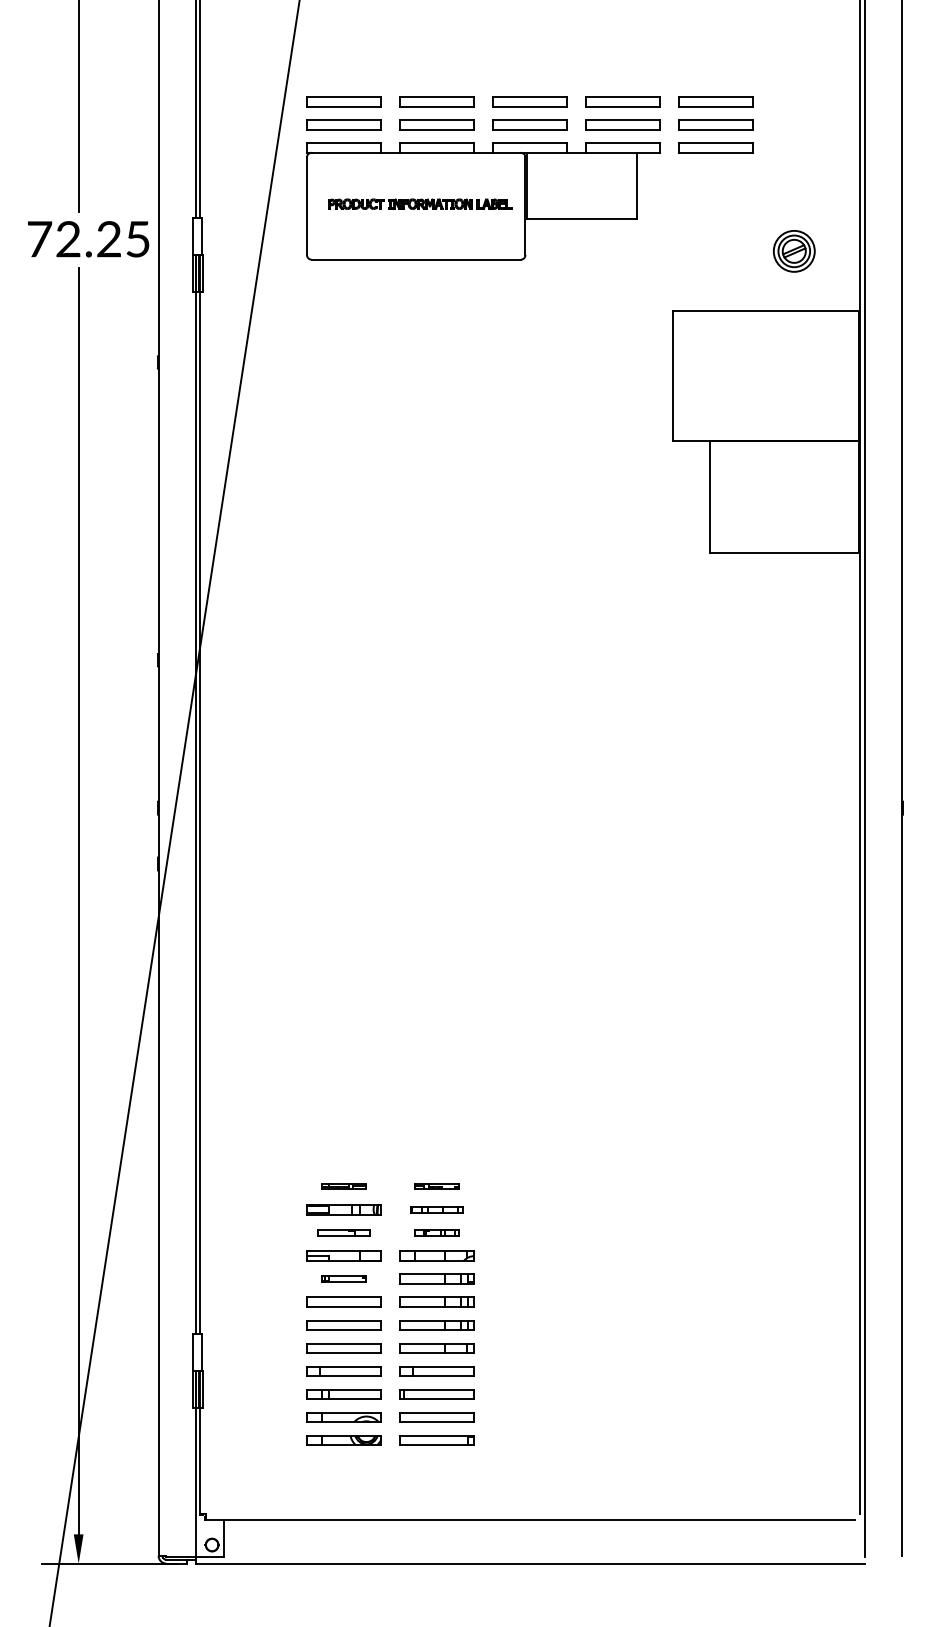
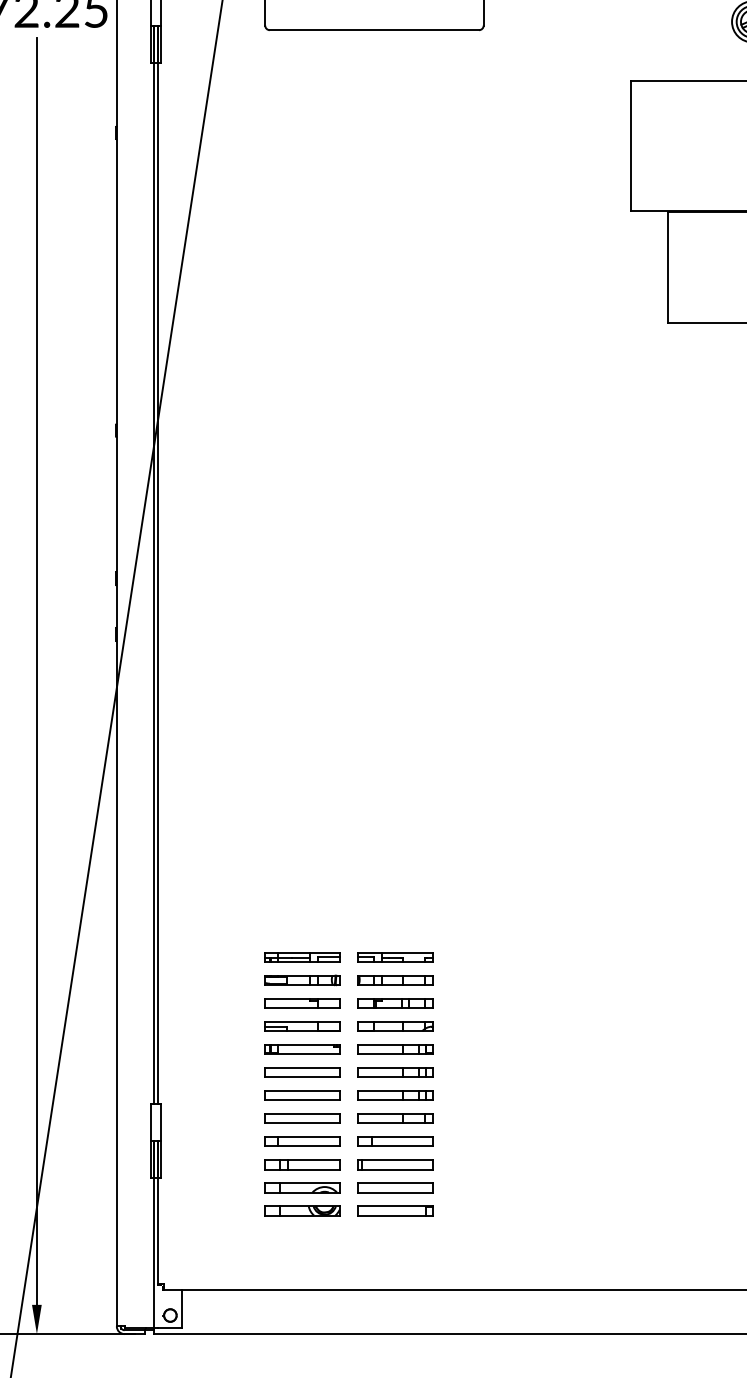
part: (343, 1186) -> (301, 956), size x1.67
part: (436, 1186) -> (394, 956), size x1.67
part: (436, 1209) -> (394, 979), size x1.43
part: (343, 1232) -> (301, 1002), size x1.43
part: (436, 1232) -> (394, 1002), size x1.67
part: (343, 1278) -> (301, 1048), size x1.67

